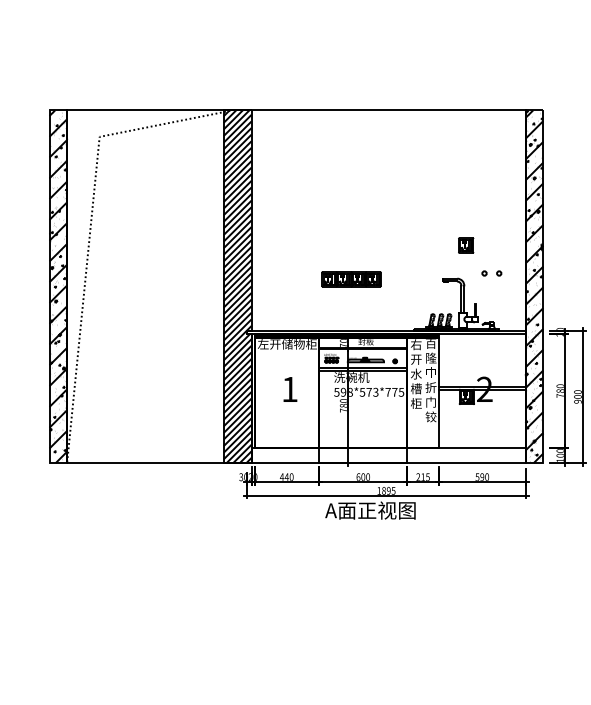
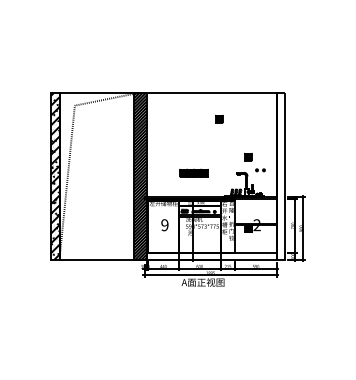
part: (405, 164) -> (219, 118), added
hatch: (534, 286) -> (280, 176), removed
text: (289, 390) -> (164, 225), 1 -> 9

